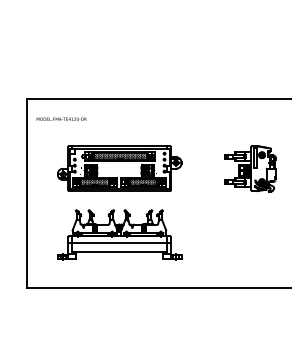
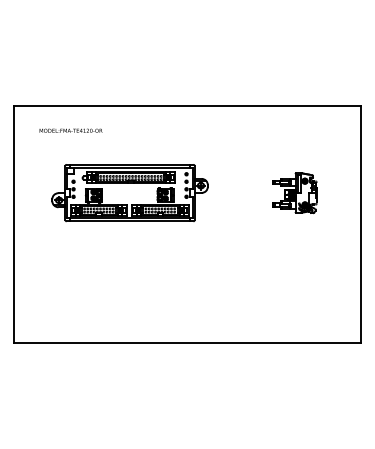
text: (61, 118) -> (70, 130), moved
part: (250, 168) -> (294, 192), size x0.7
part: (119, 234) -> (129, 276), removed

